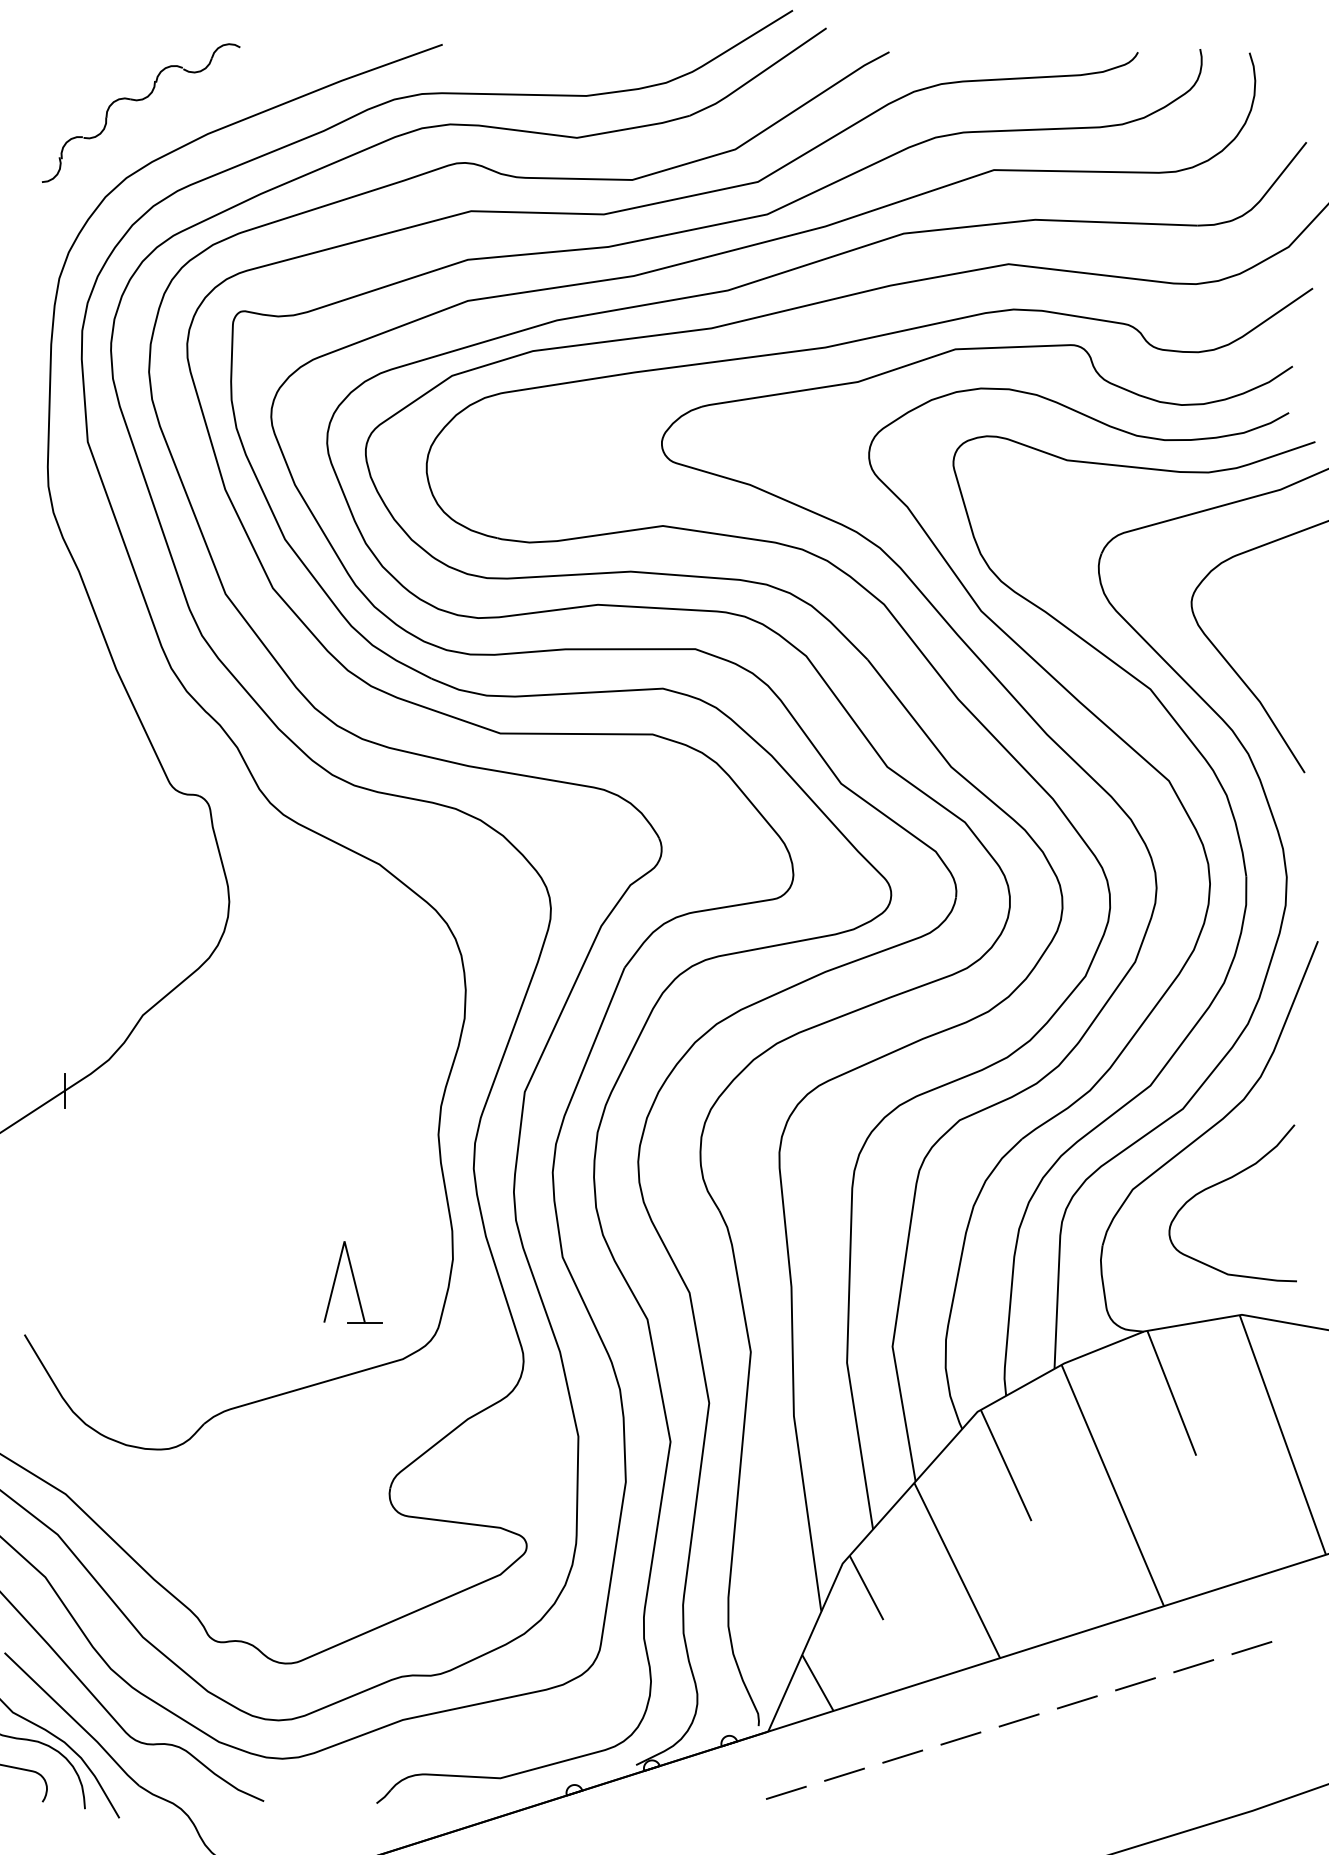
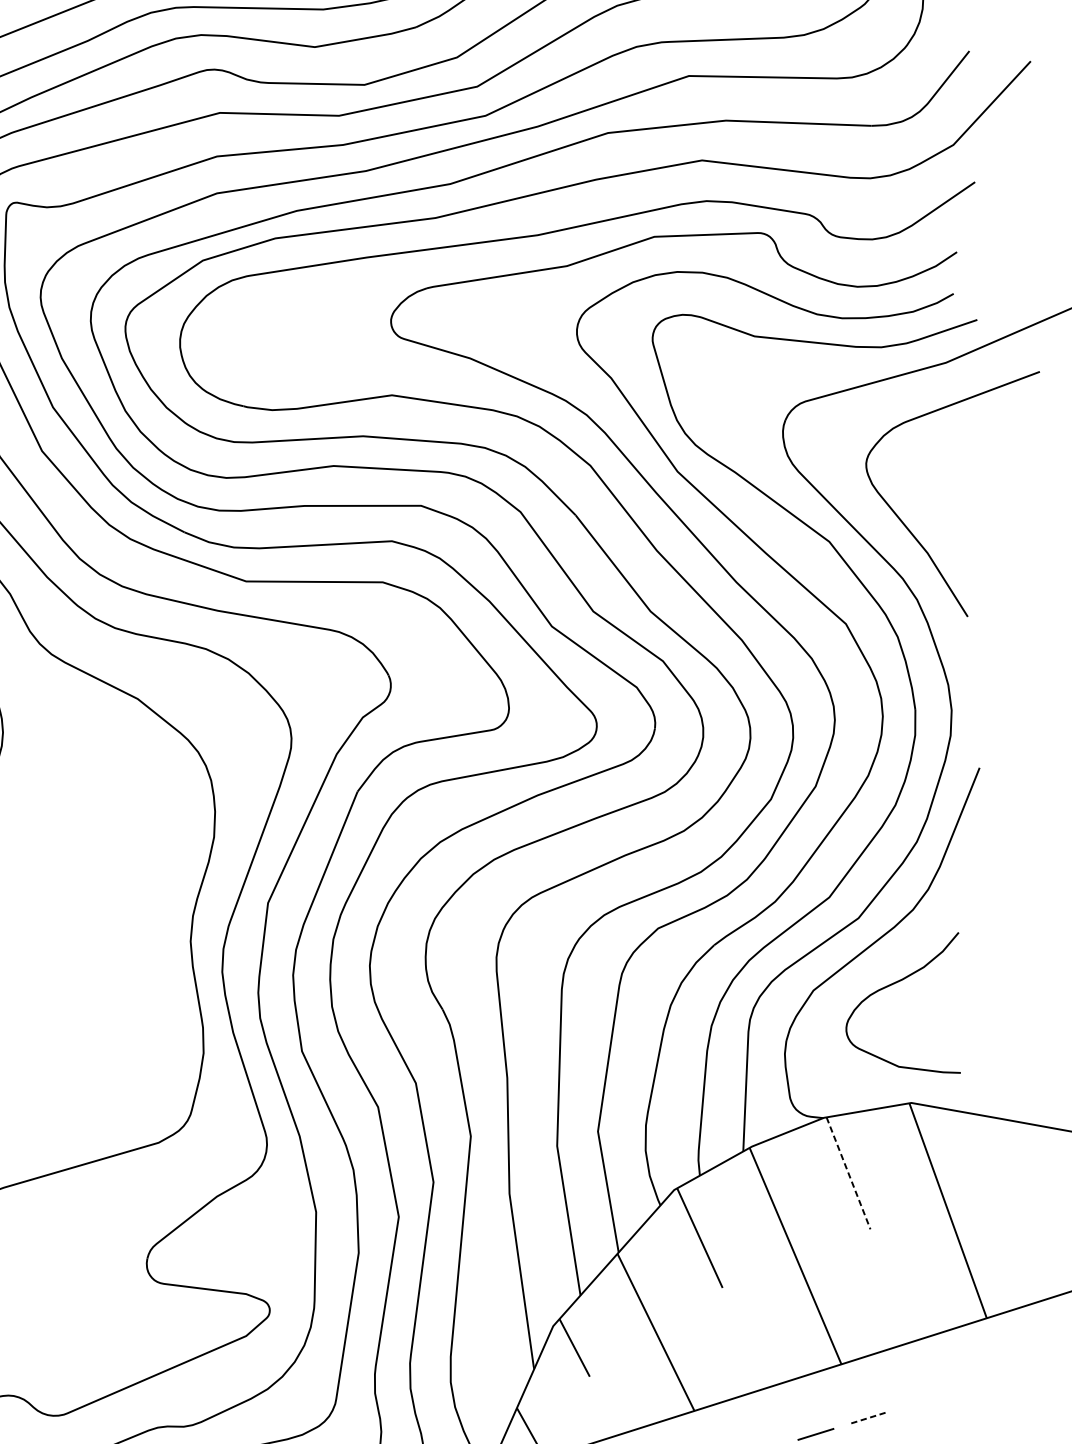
part: (352, 1282) -> (113, 1073), removed
line: (1172, 1393) -> (849, 1173), solid -> dashed
line: (1251, 1648) -> (920, 1402), removed
line: (1193, 1666) -> (867, 1418), solid -> dashed

